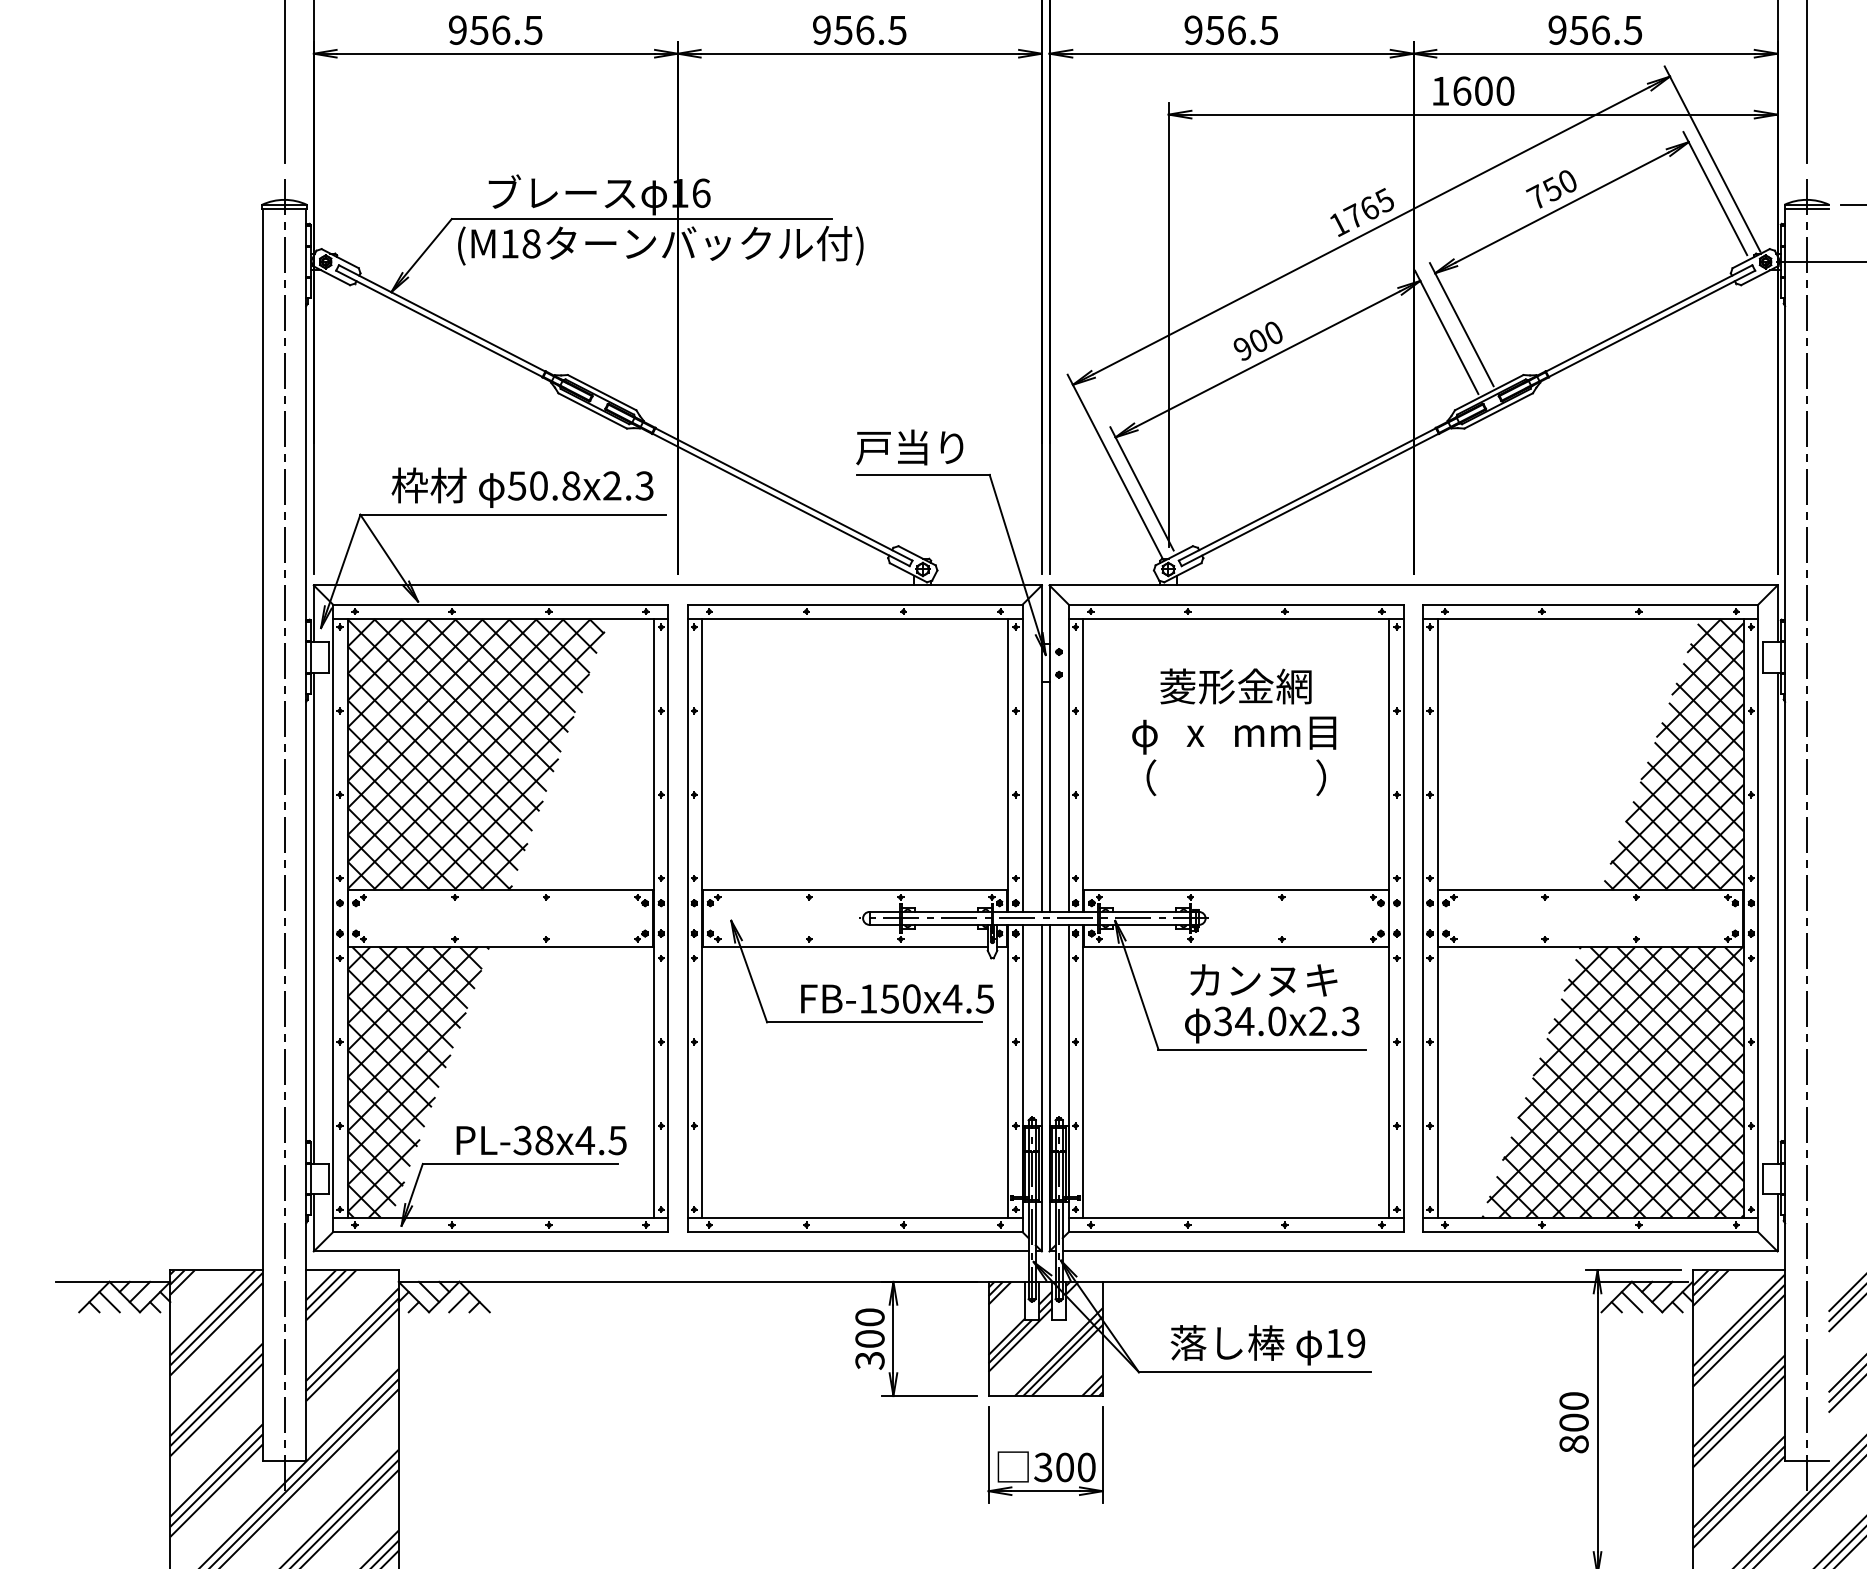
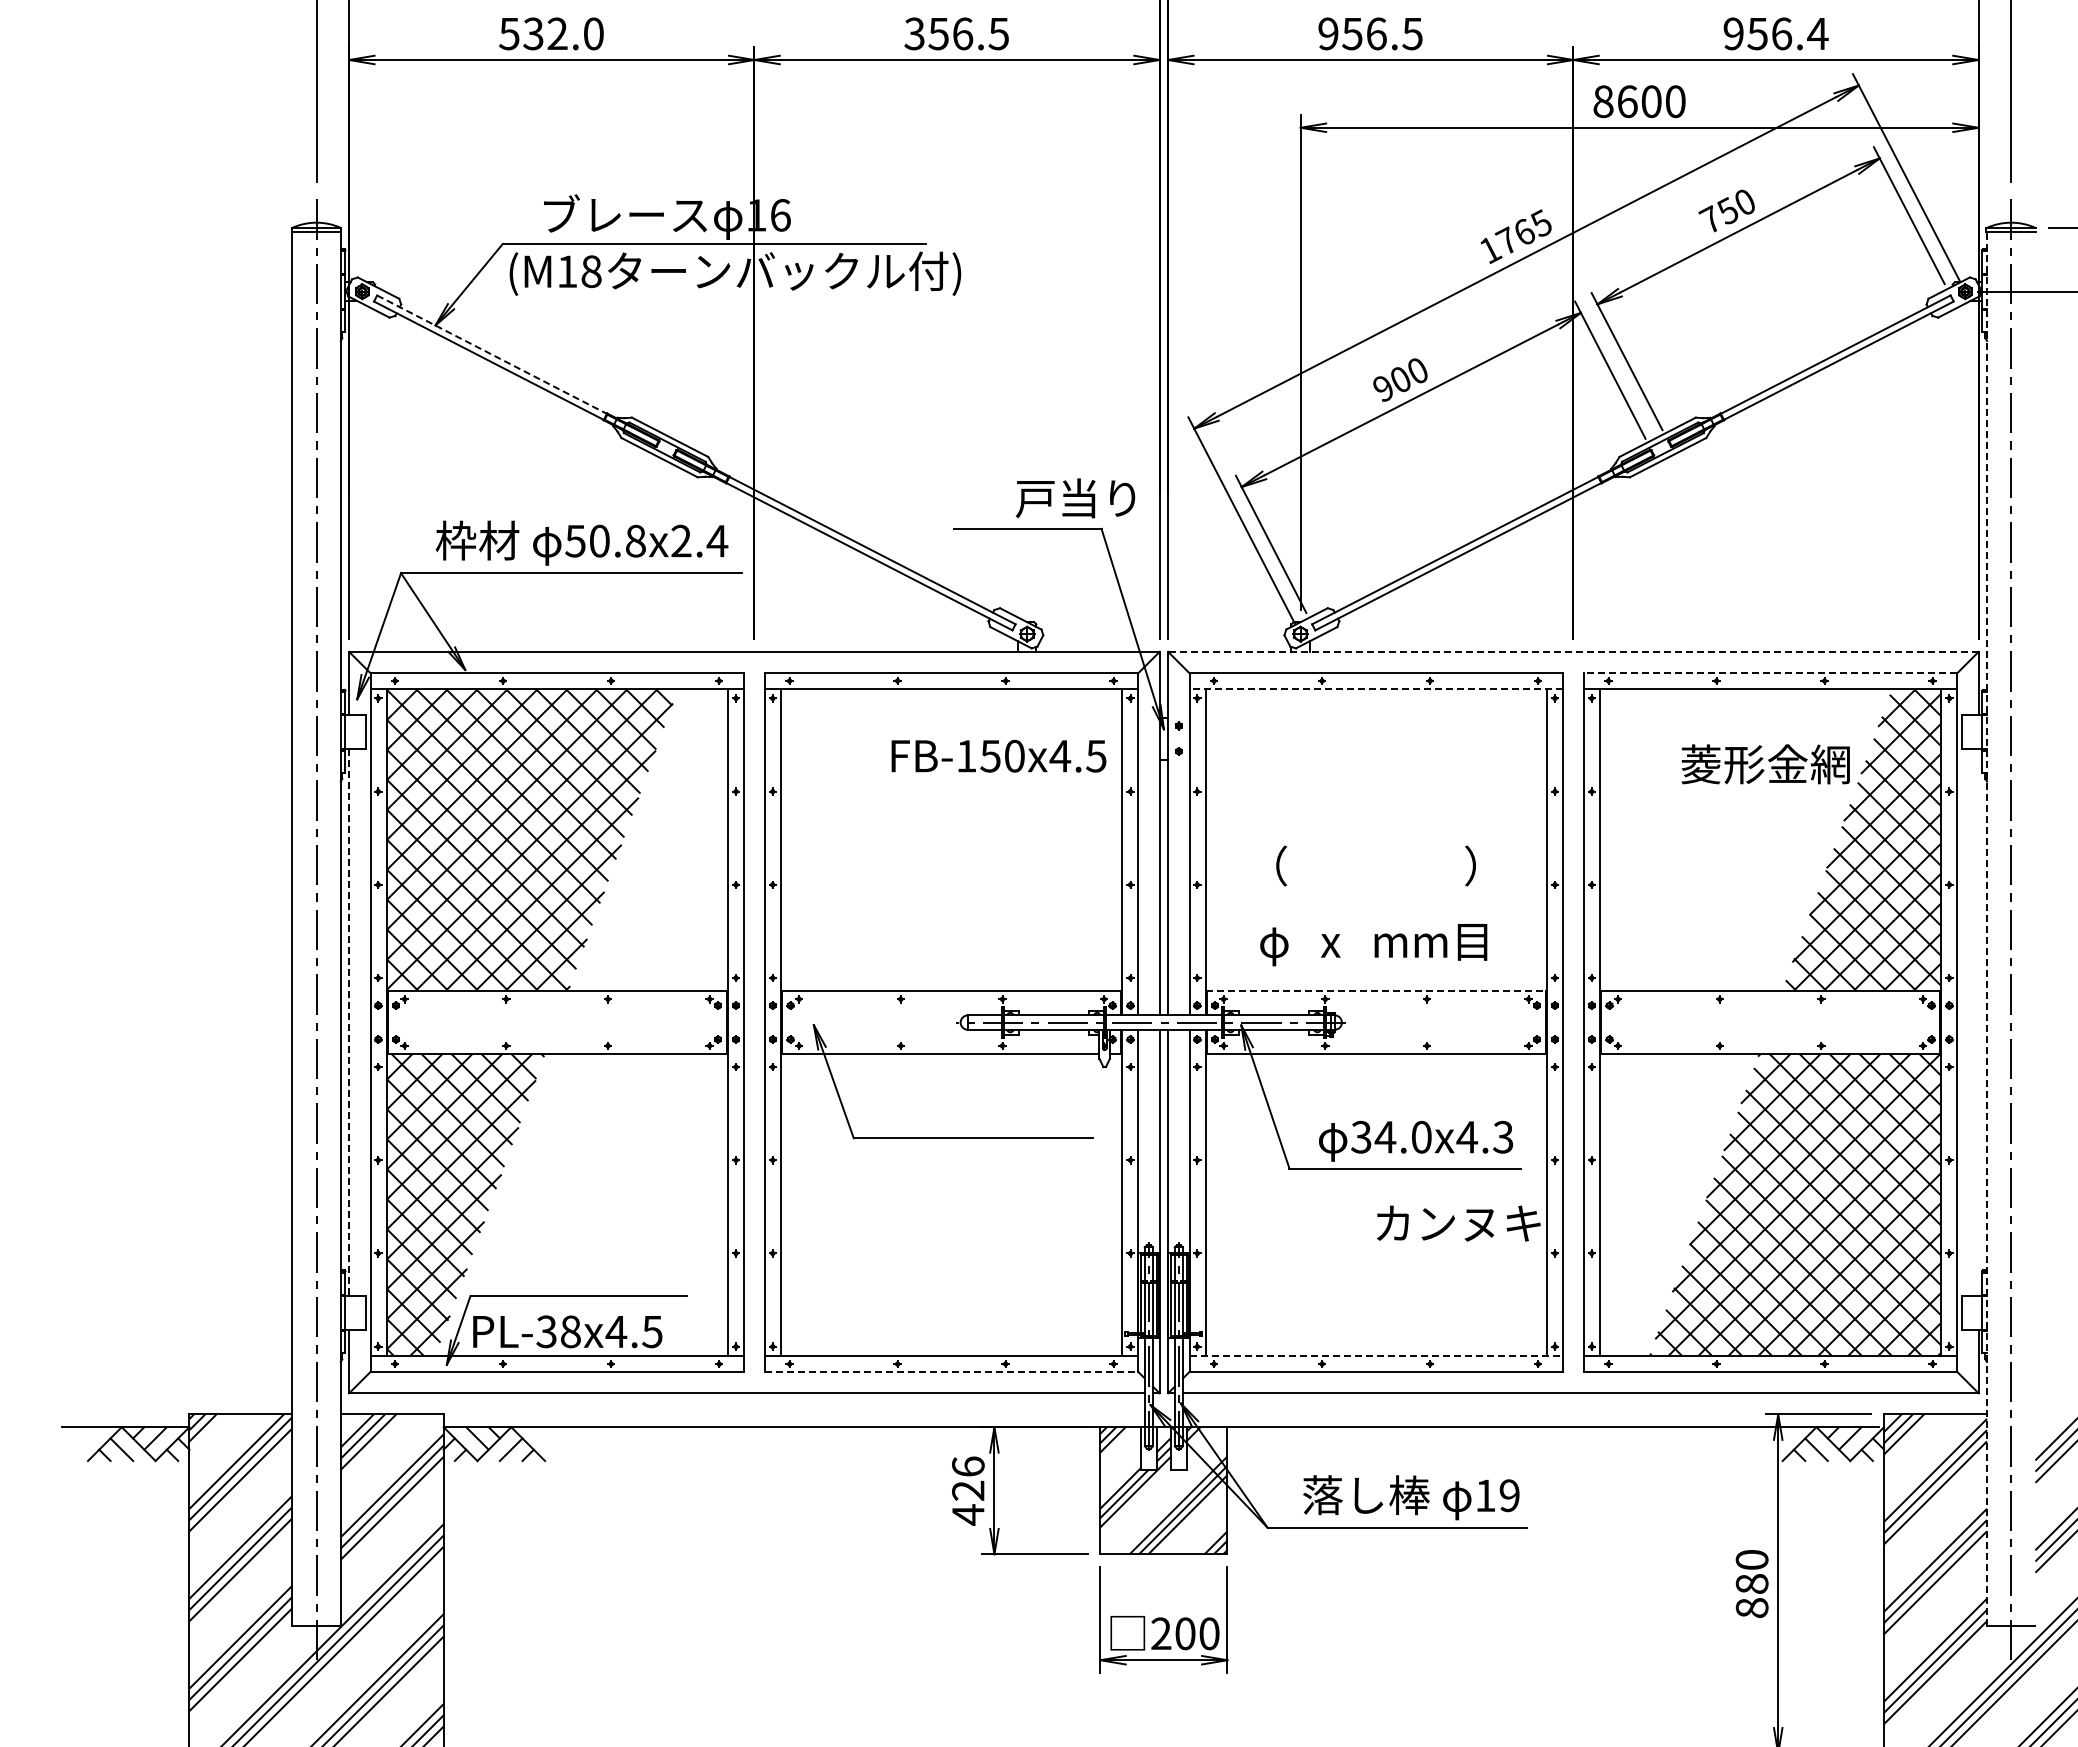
text: (495, 29) -> (551, 33), 956.5 -> 532.0
text: (821, 29) -> (914, 33), 956.5 -> 356.5
text: (1632, 30) -> (1817, 34), 956.5 -> 956.4
text: (1440, 91) -> (1603, 101), 1600 -> 8600
line: (442, 318) -> (492, 354), solid -> dashed
text: (909, 447) -> (1075, 498), moved
text: (644, 485) -> (717, 540), 50.8x2.3 -> 50.8x2.4
line: (1412, 585) -> (1572, 651), solid -> dashed
line: (1590, 604) -> (1770, 673), solid -> dashed
line: (1235, 619) -> (1375, 689), solid -> dashed
text: (1235, 686) -> (1765, 764), moved
text: (1233, 735) -> (1373, 945), moved
line: (1785, 834) -> (1987, 929), solid -> dashed
line: (1236, 889) -> (1376, 990), solid -> dashed
line: (1777, 918) -> (1978, 1022), removed
line: (314, 919) -> (349, 1023), solid -> dashed
text: (1263, 980) -> (1458, 1223), moved
text: (897, 998) -> (998, 755), moved
text: (1318, 1020) -> (1467, 1136), 34.0x2.3 -> 34.0x4.3
text: (541, 1140) -> (567, 1331), moved
line: (1236, 1217) -> (1376, 1355), solid -> dashed
line: (855, 1231) -> (952, 1371), solid -> dashed
text: (870, 1338) -> (968, 1490), 300 -> 426
text: (1573, 1422) -> (1751, 1583), 800 -> 880
text: (1043, 1467) -> (1161, 1633), 300 -> 200

